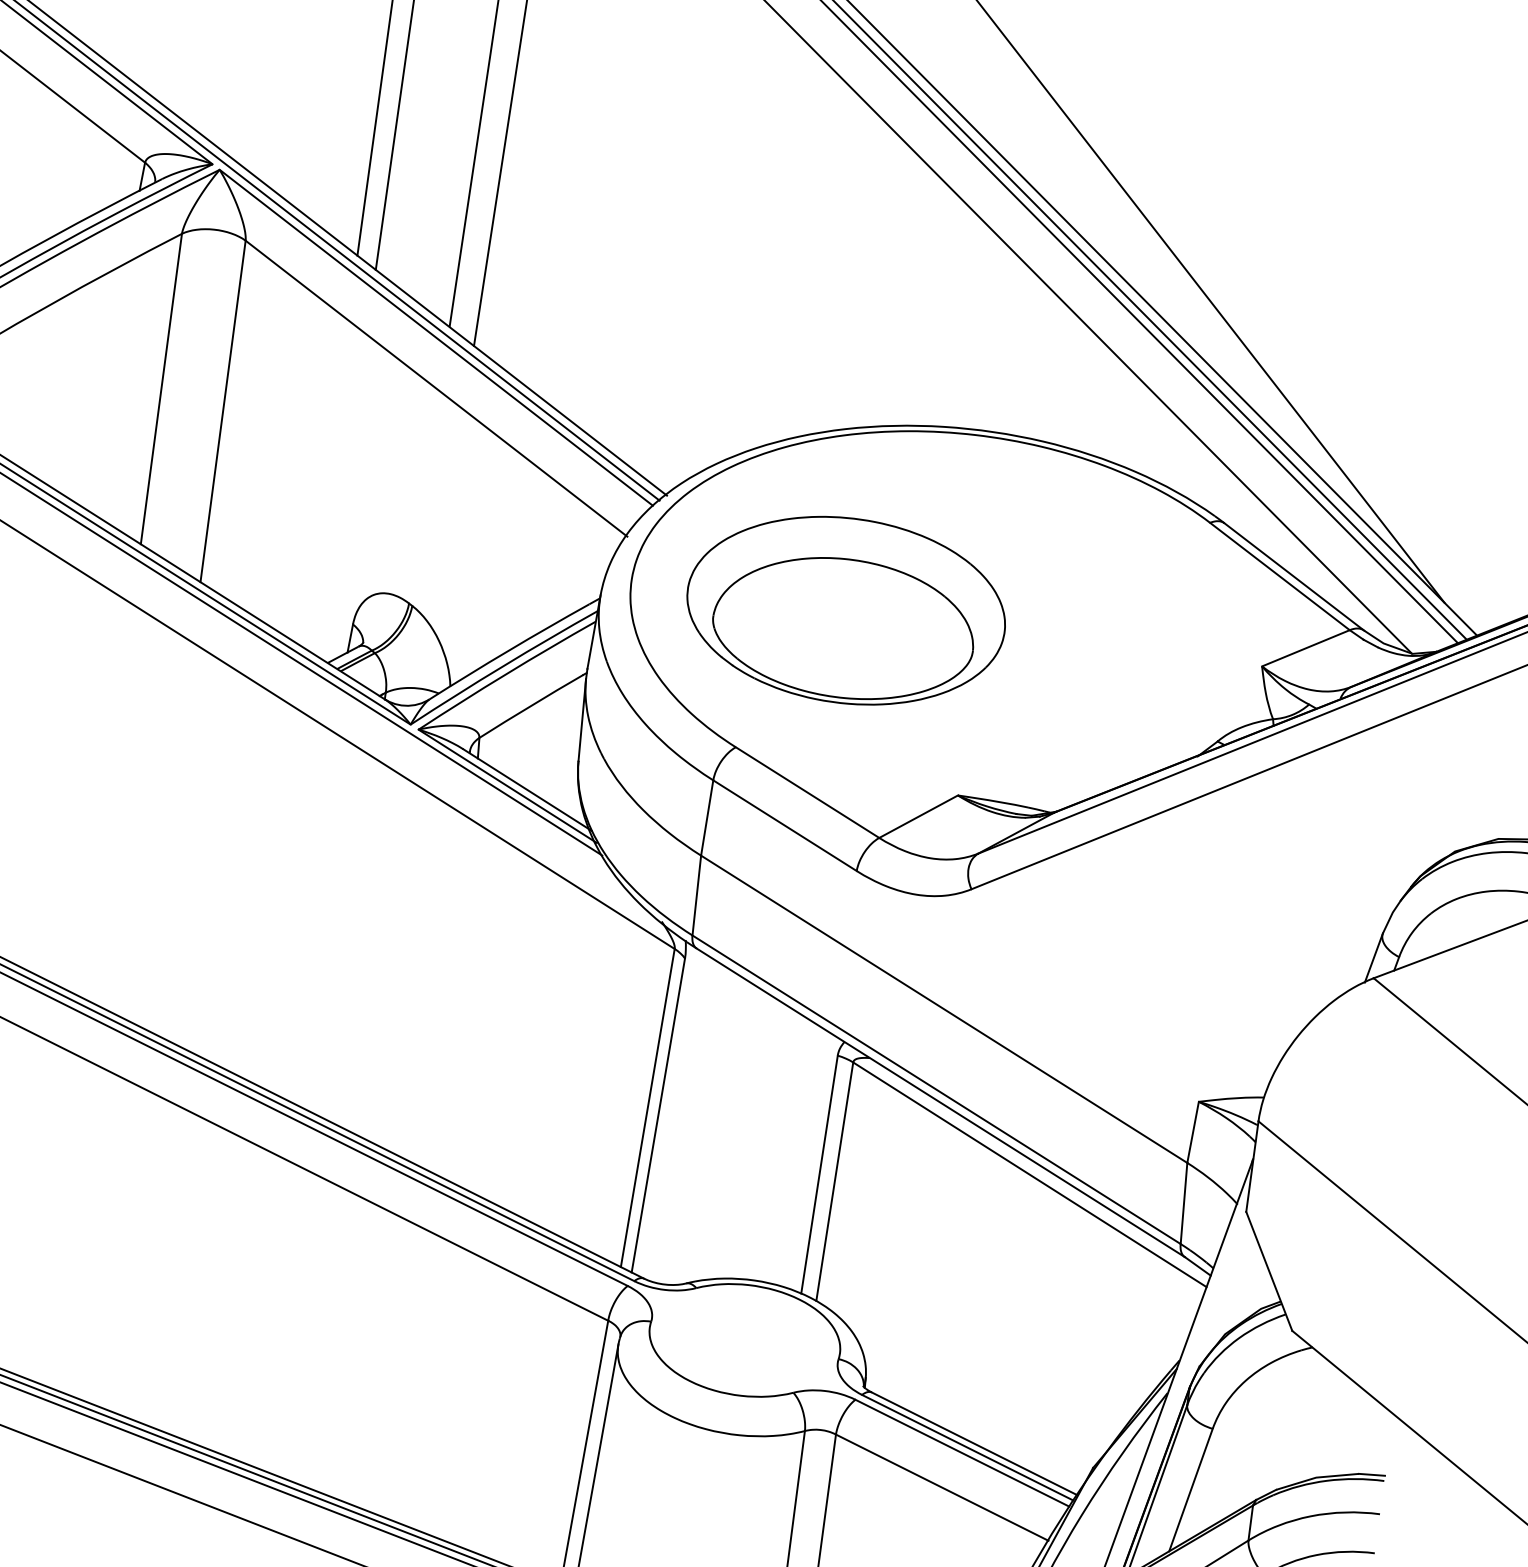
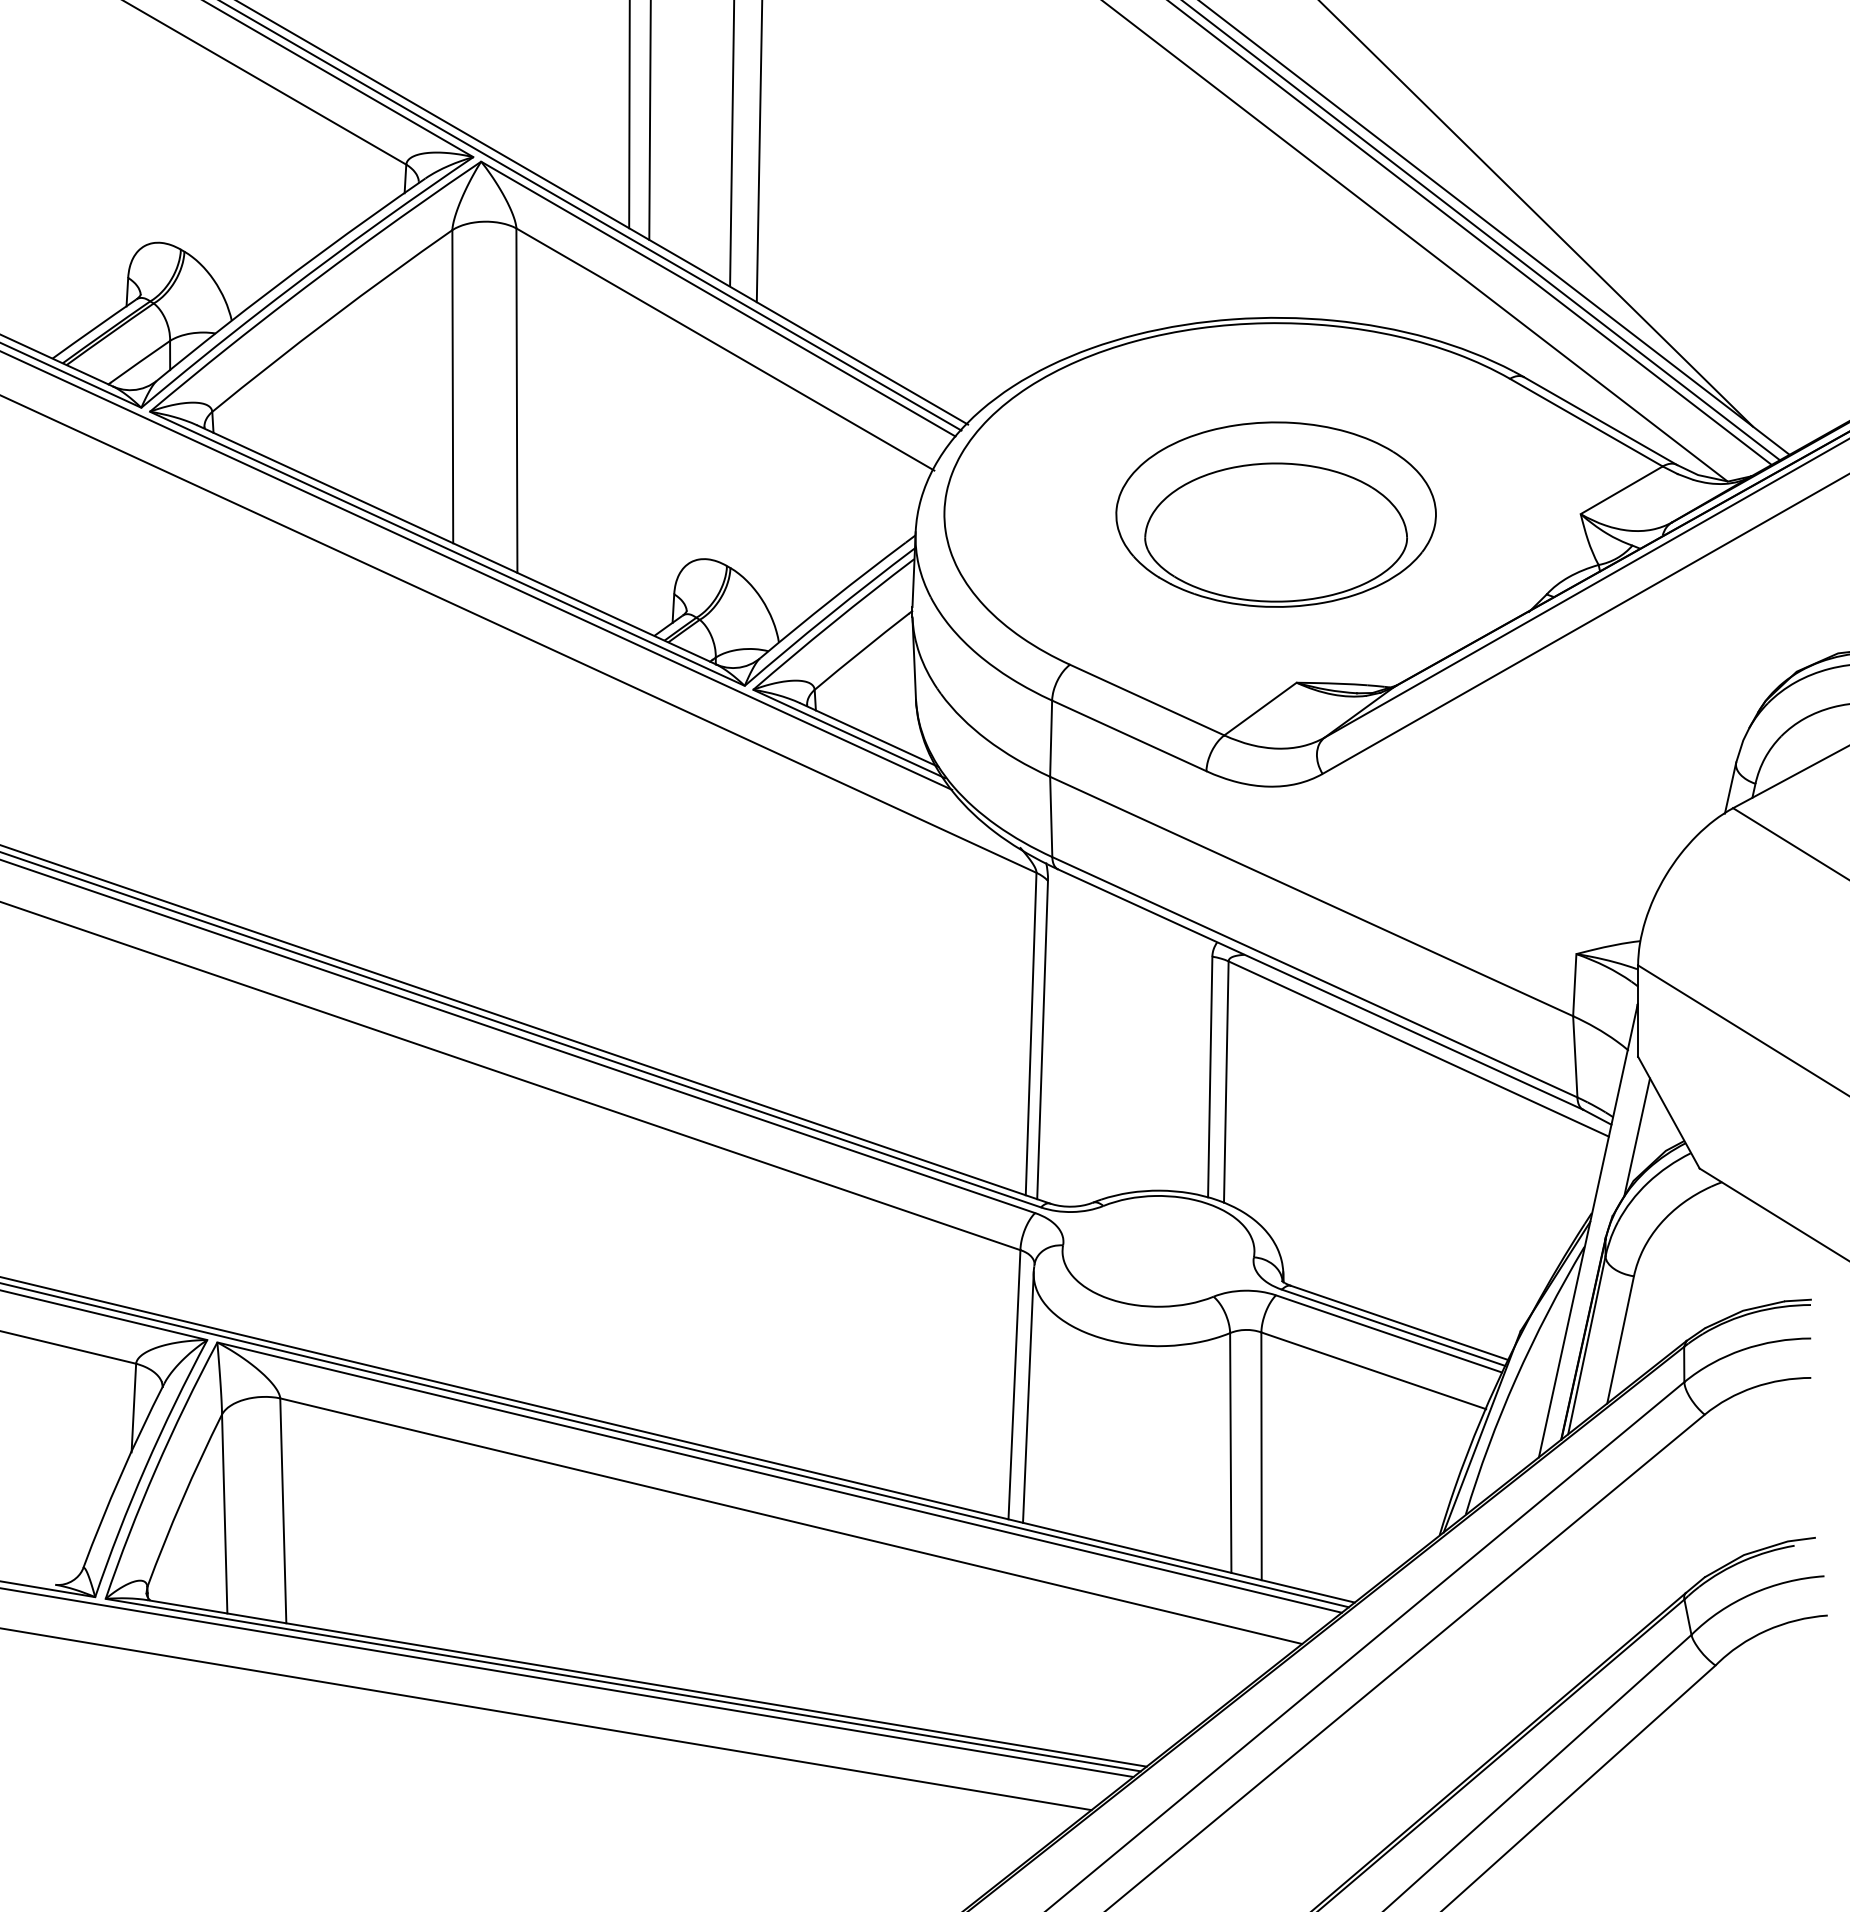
part: (845, 610) -> (1275, 514), moved
line: (1234, 1291) -> (1637, 1137), added

